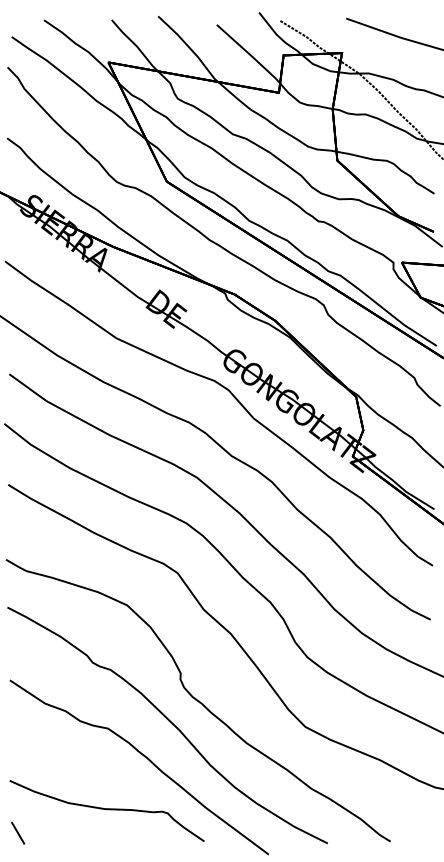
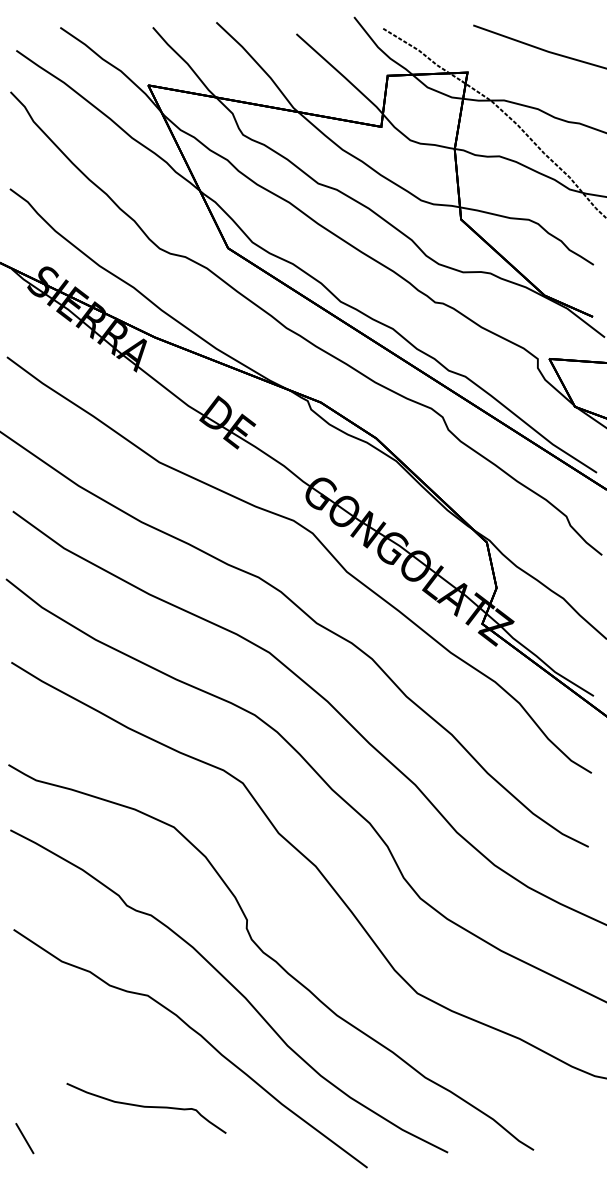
part: (107, 811) -> (146, 1108), size x0.6

